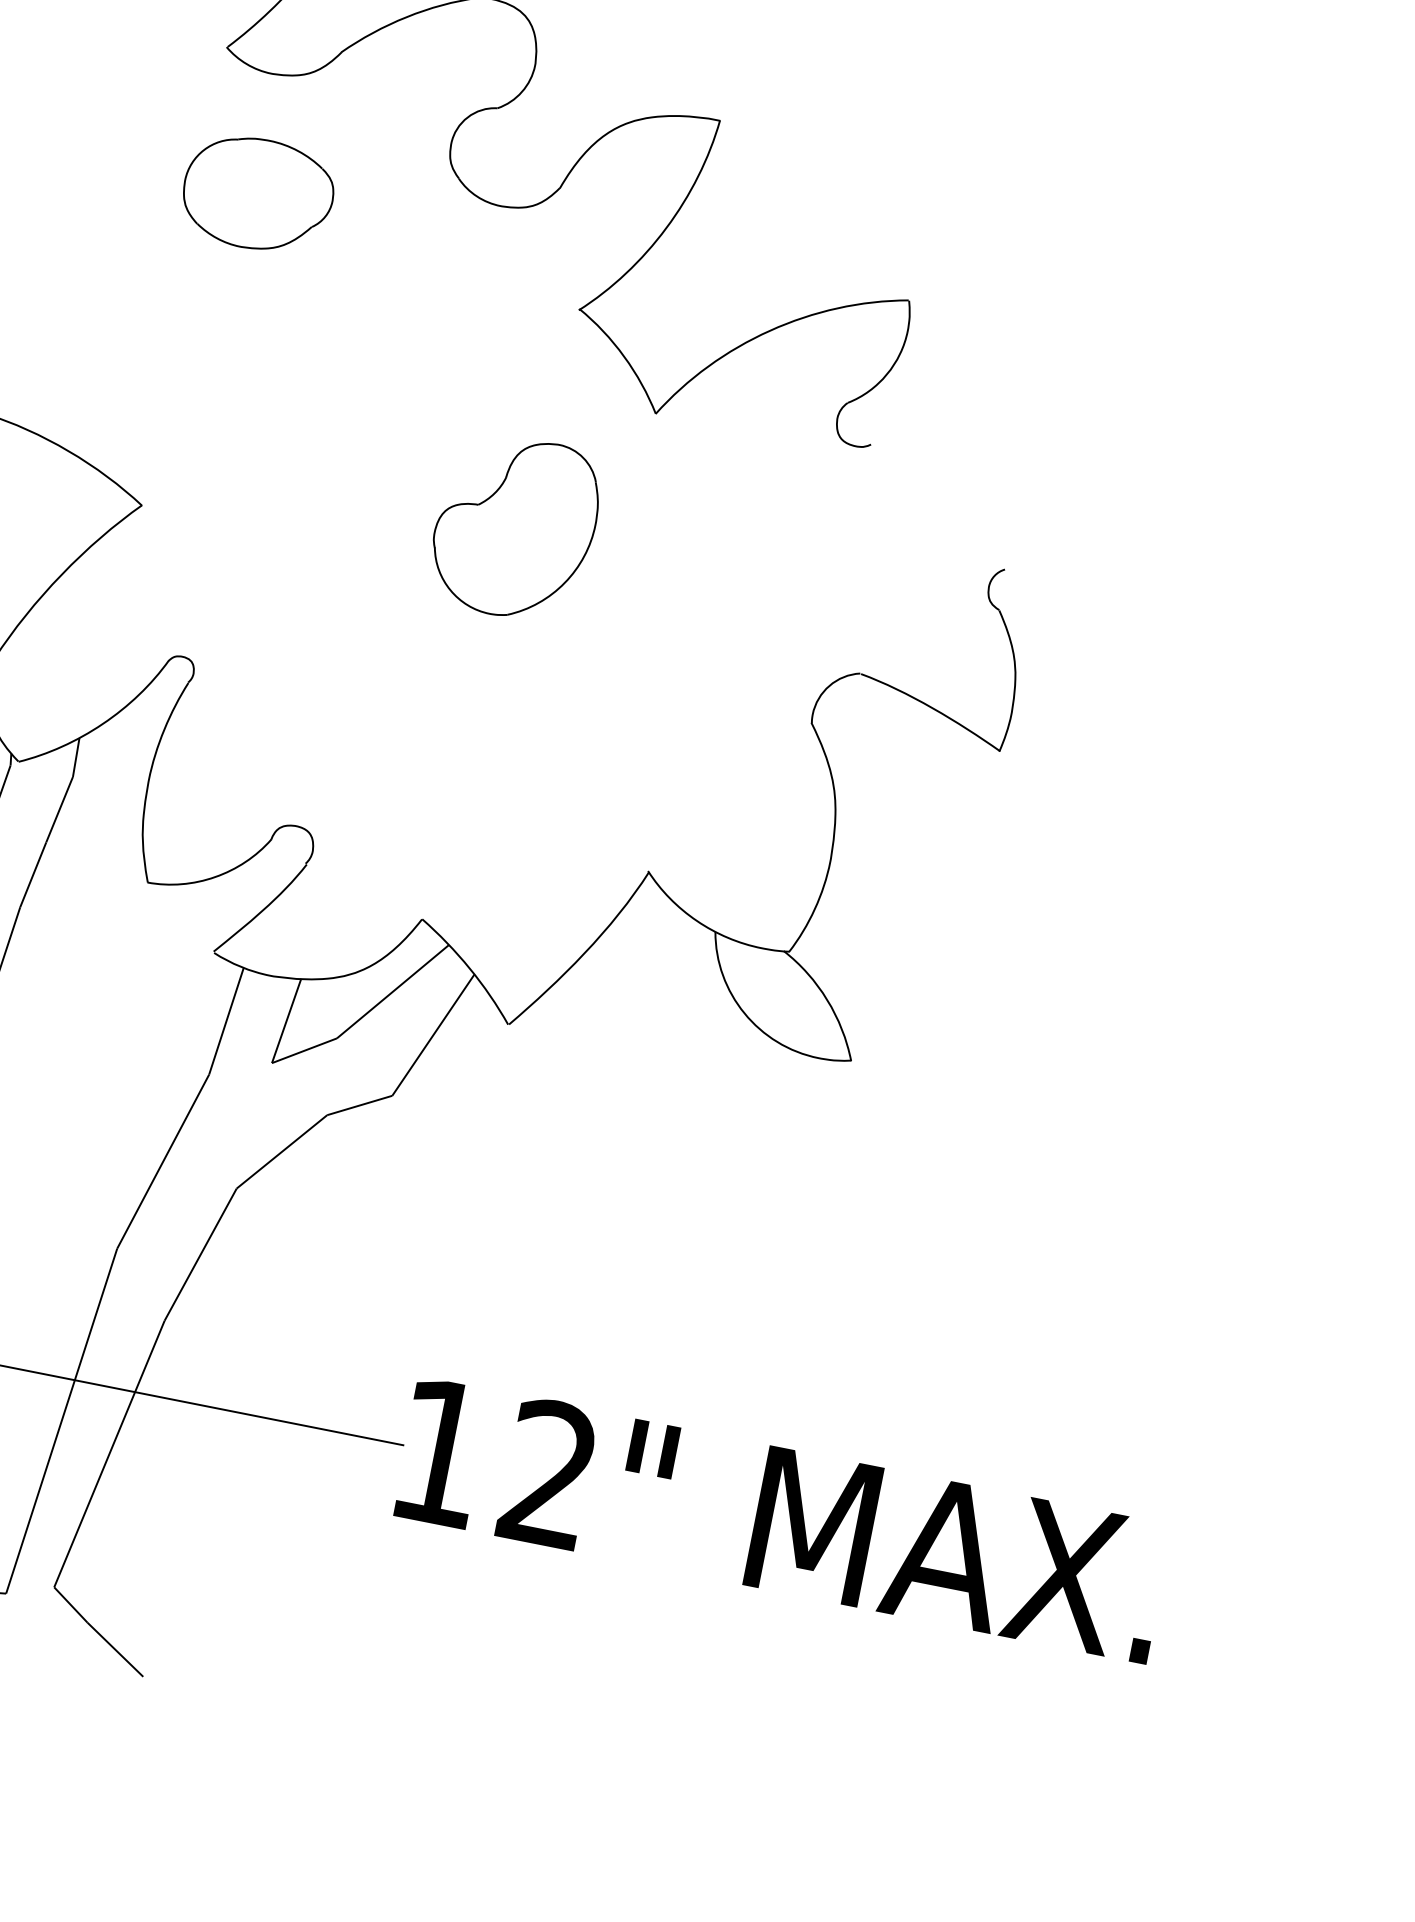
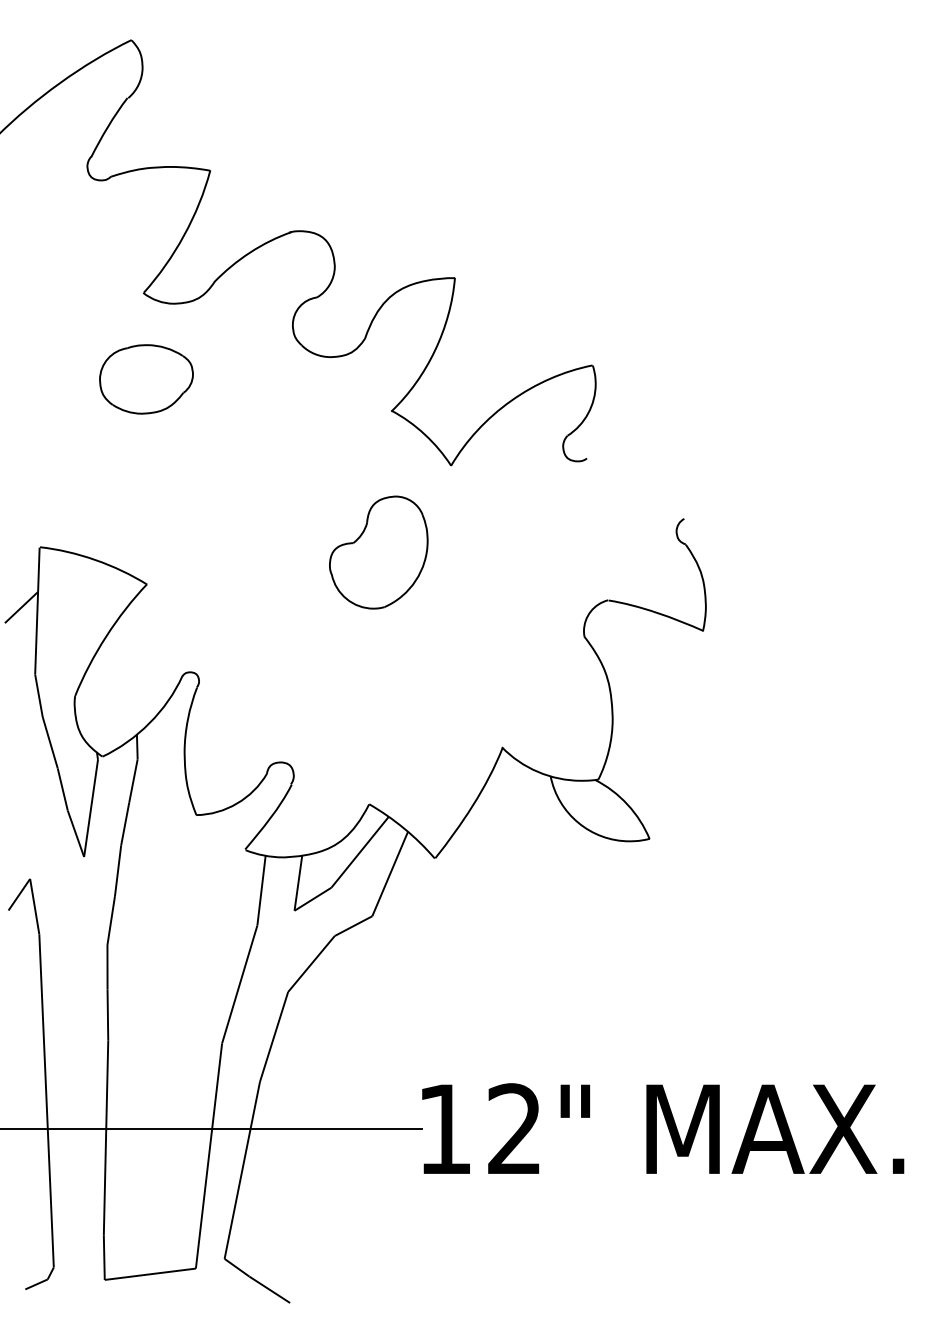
part: (258, 194) -> (146, 379), moved

